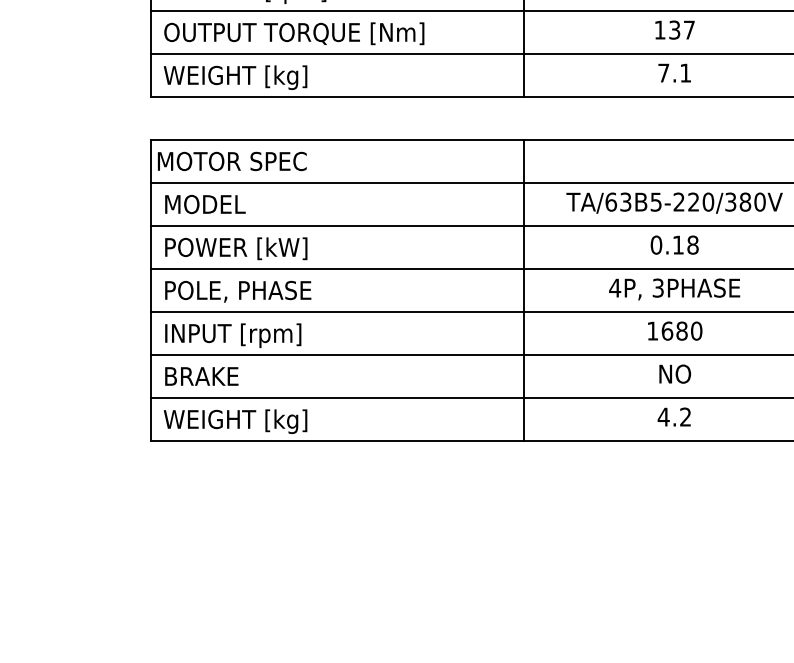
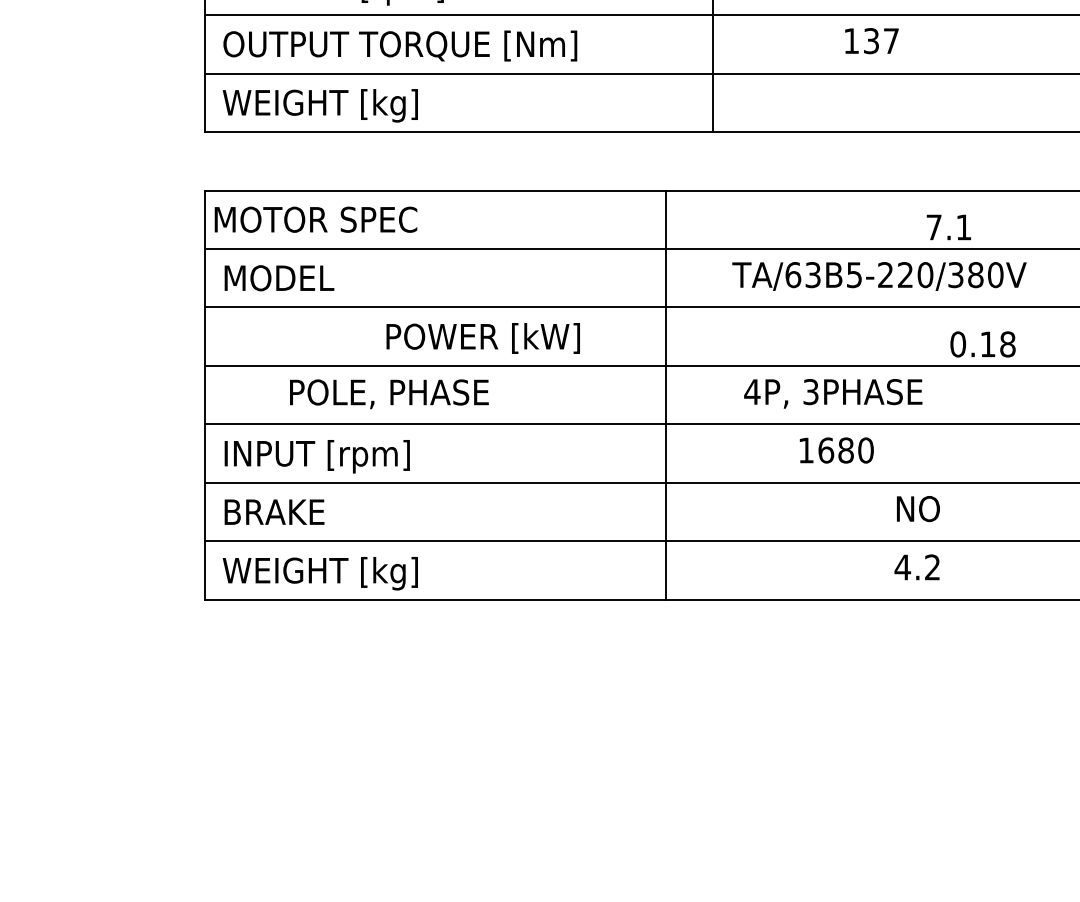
text: (674, 29) -> (871, 40), moved
text: (674, 72) -> (948, 226), moved
text: (674, 202) -> (879, 275), moved
text: (674, 244) -> (982, 343), moved
text: (236, 248) -> (483, 338), moved
line: (524, 289) -> (665, 393), moved
text: (674, 289) -> (833, 393), moved
text: (238, 291) -> (389, 393), moved
text: (675, 330) -> (837, 449), moved

